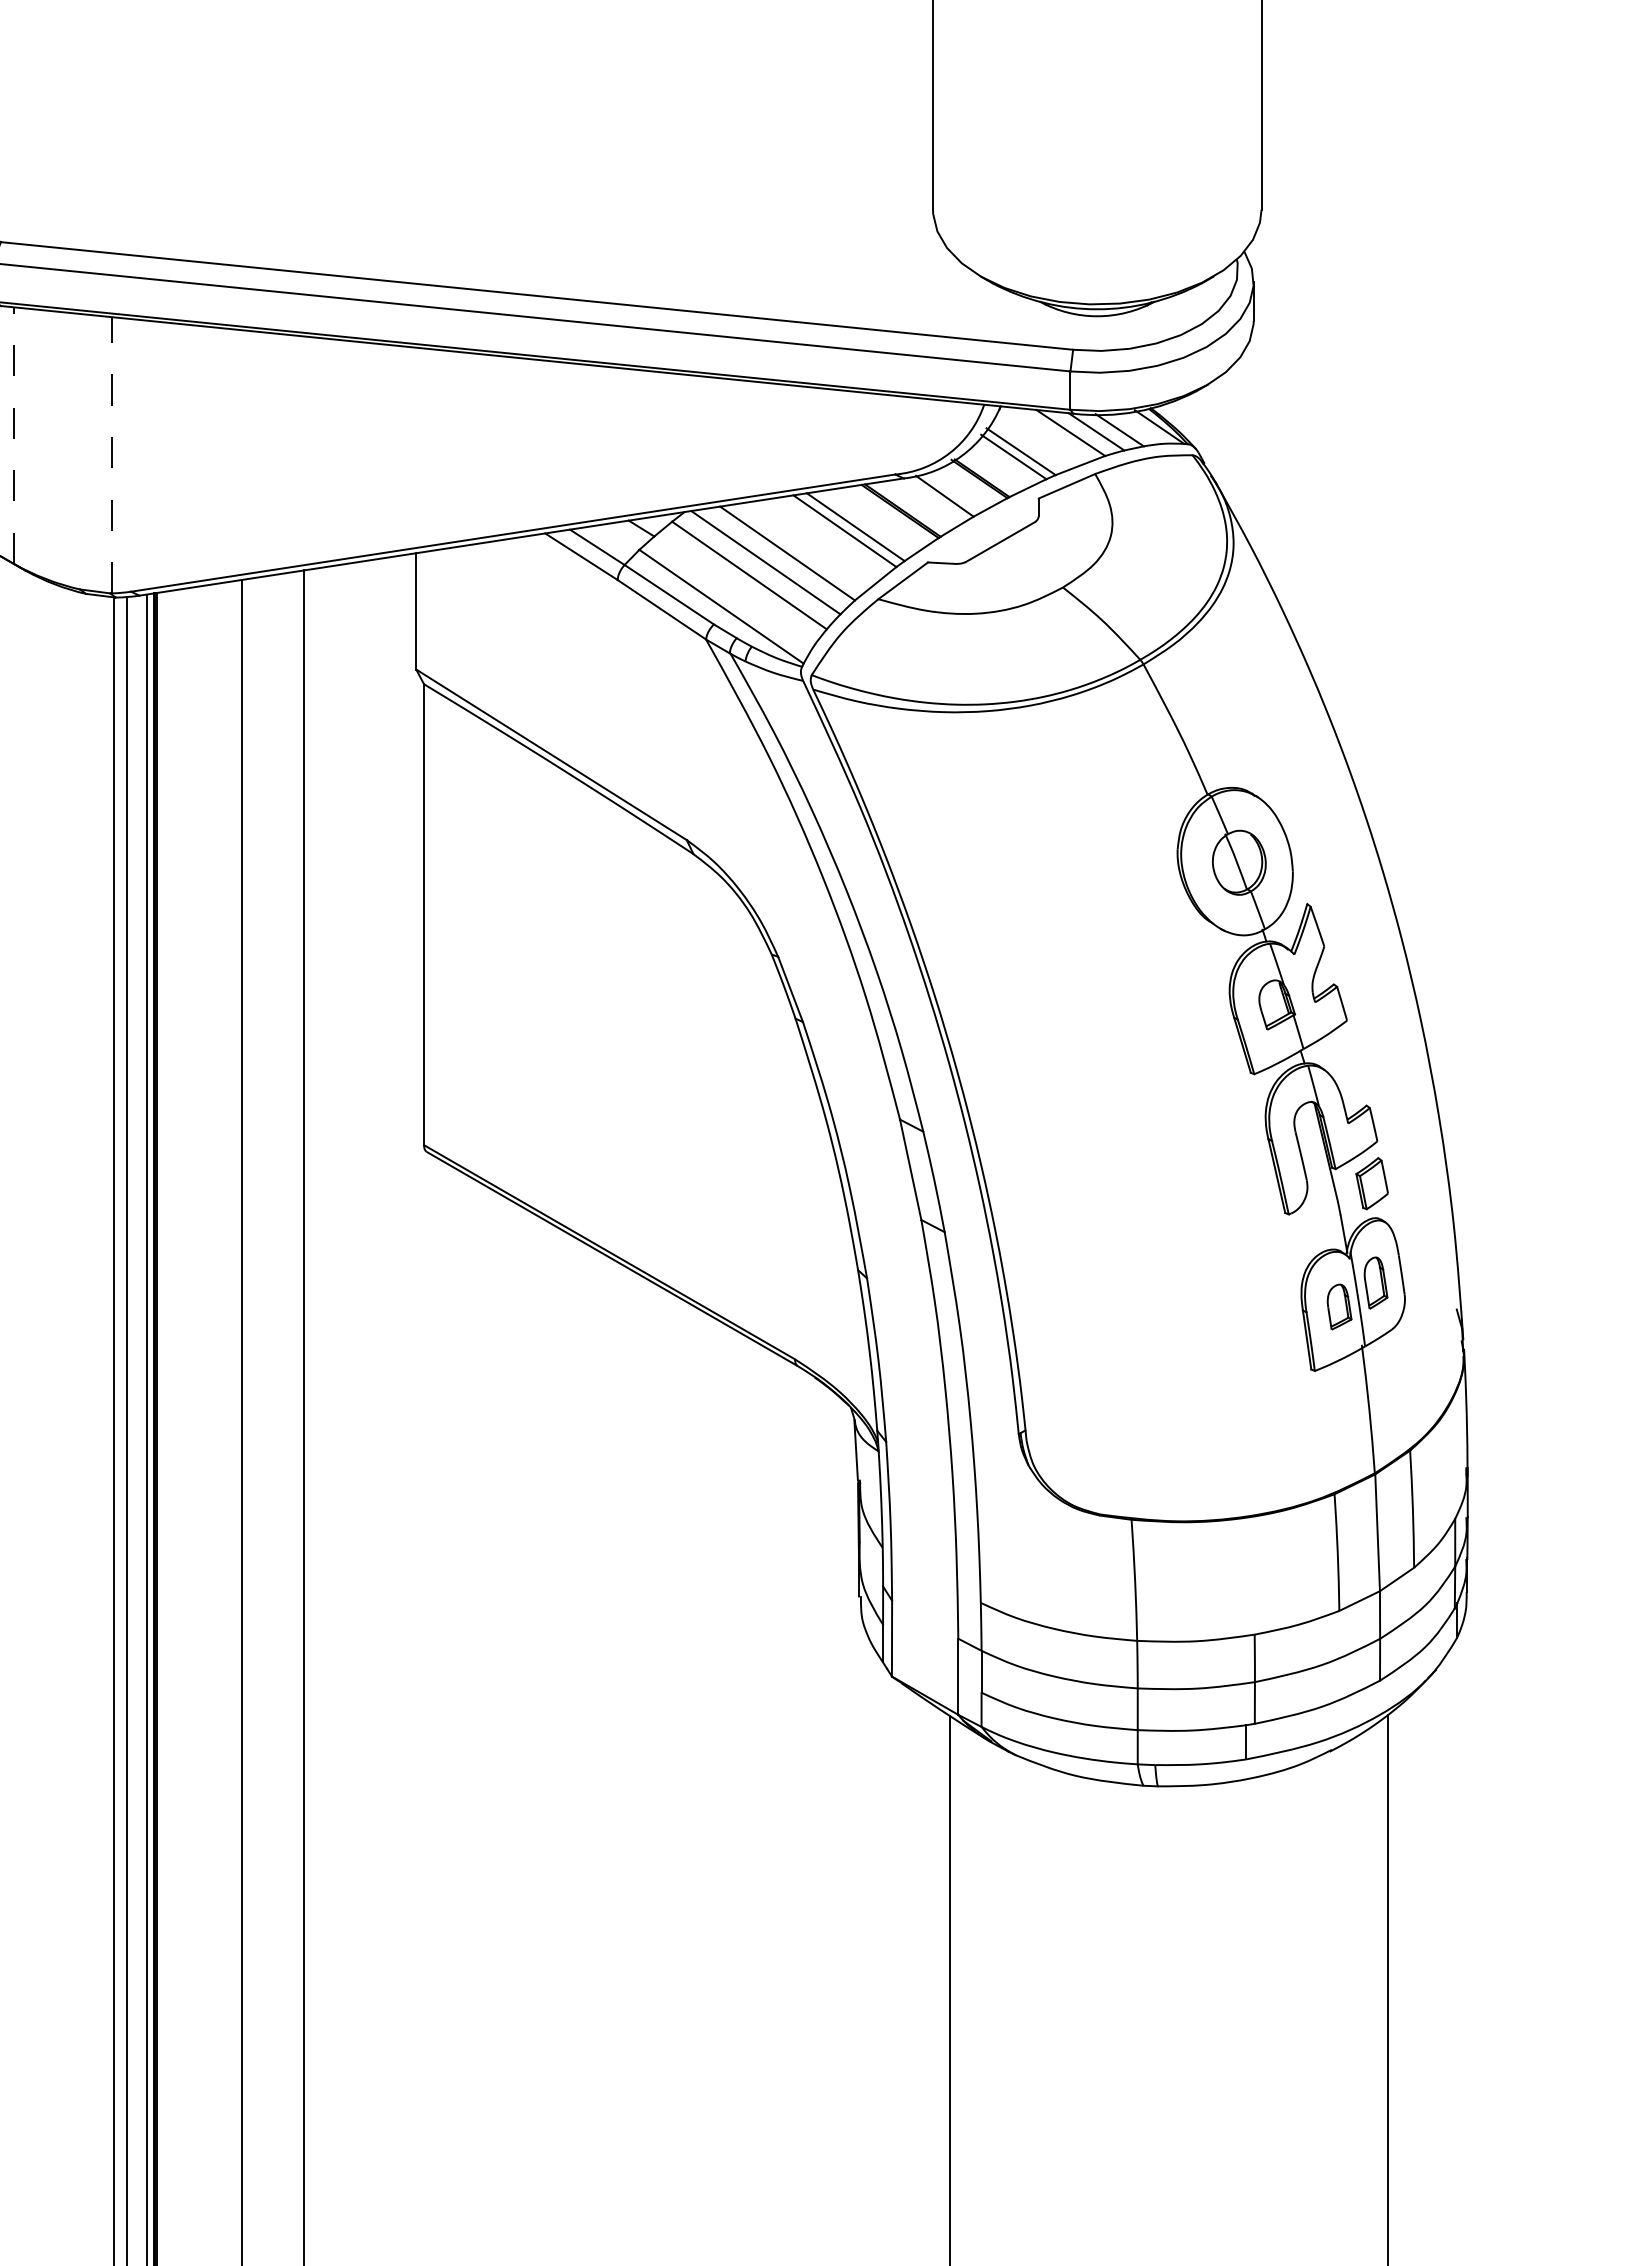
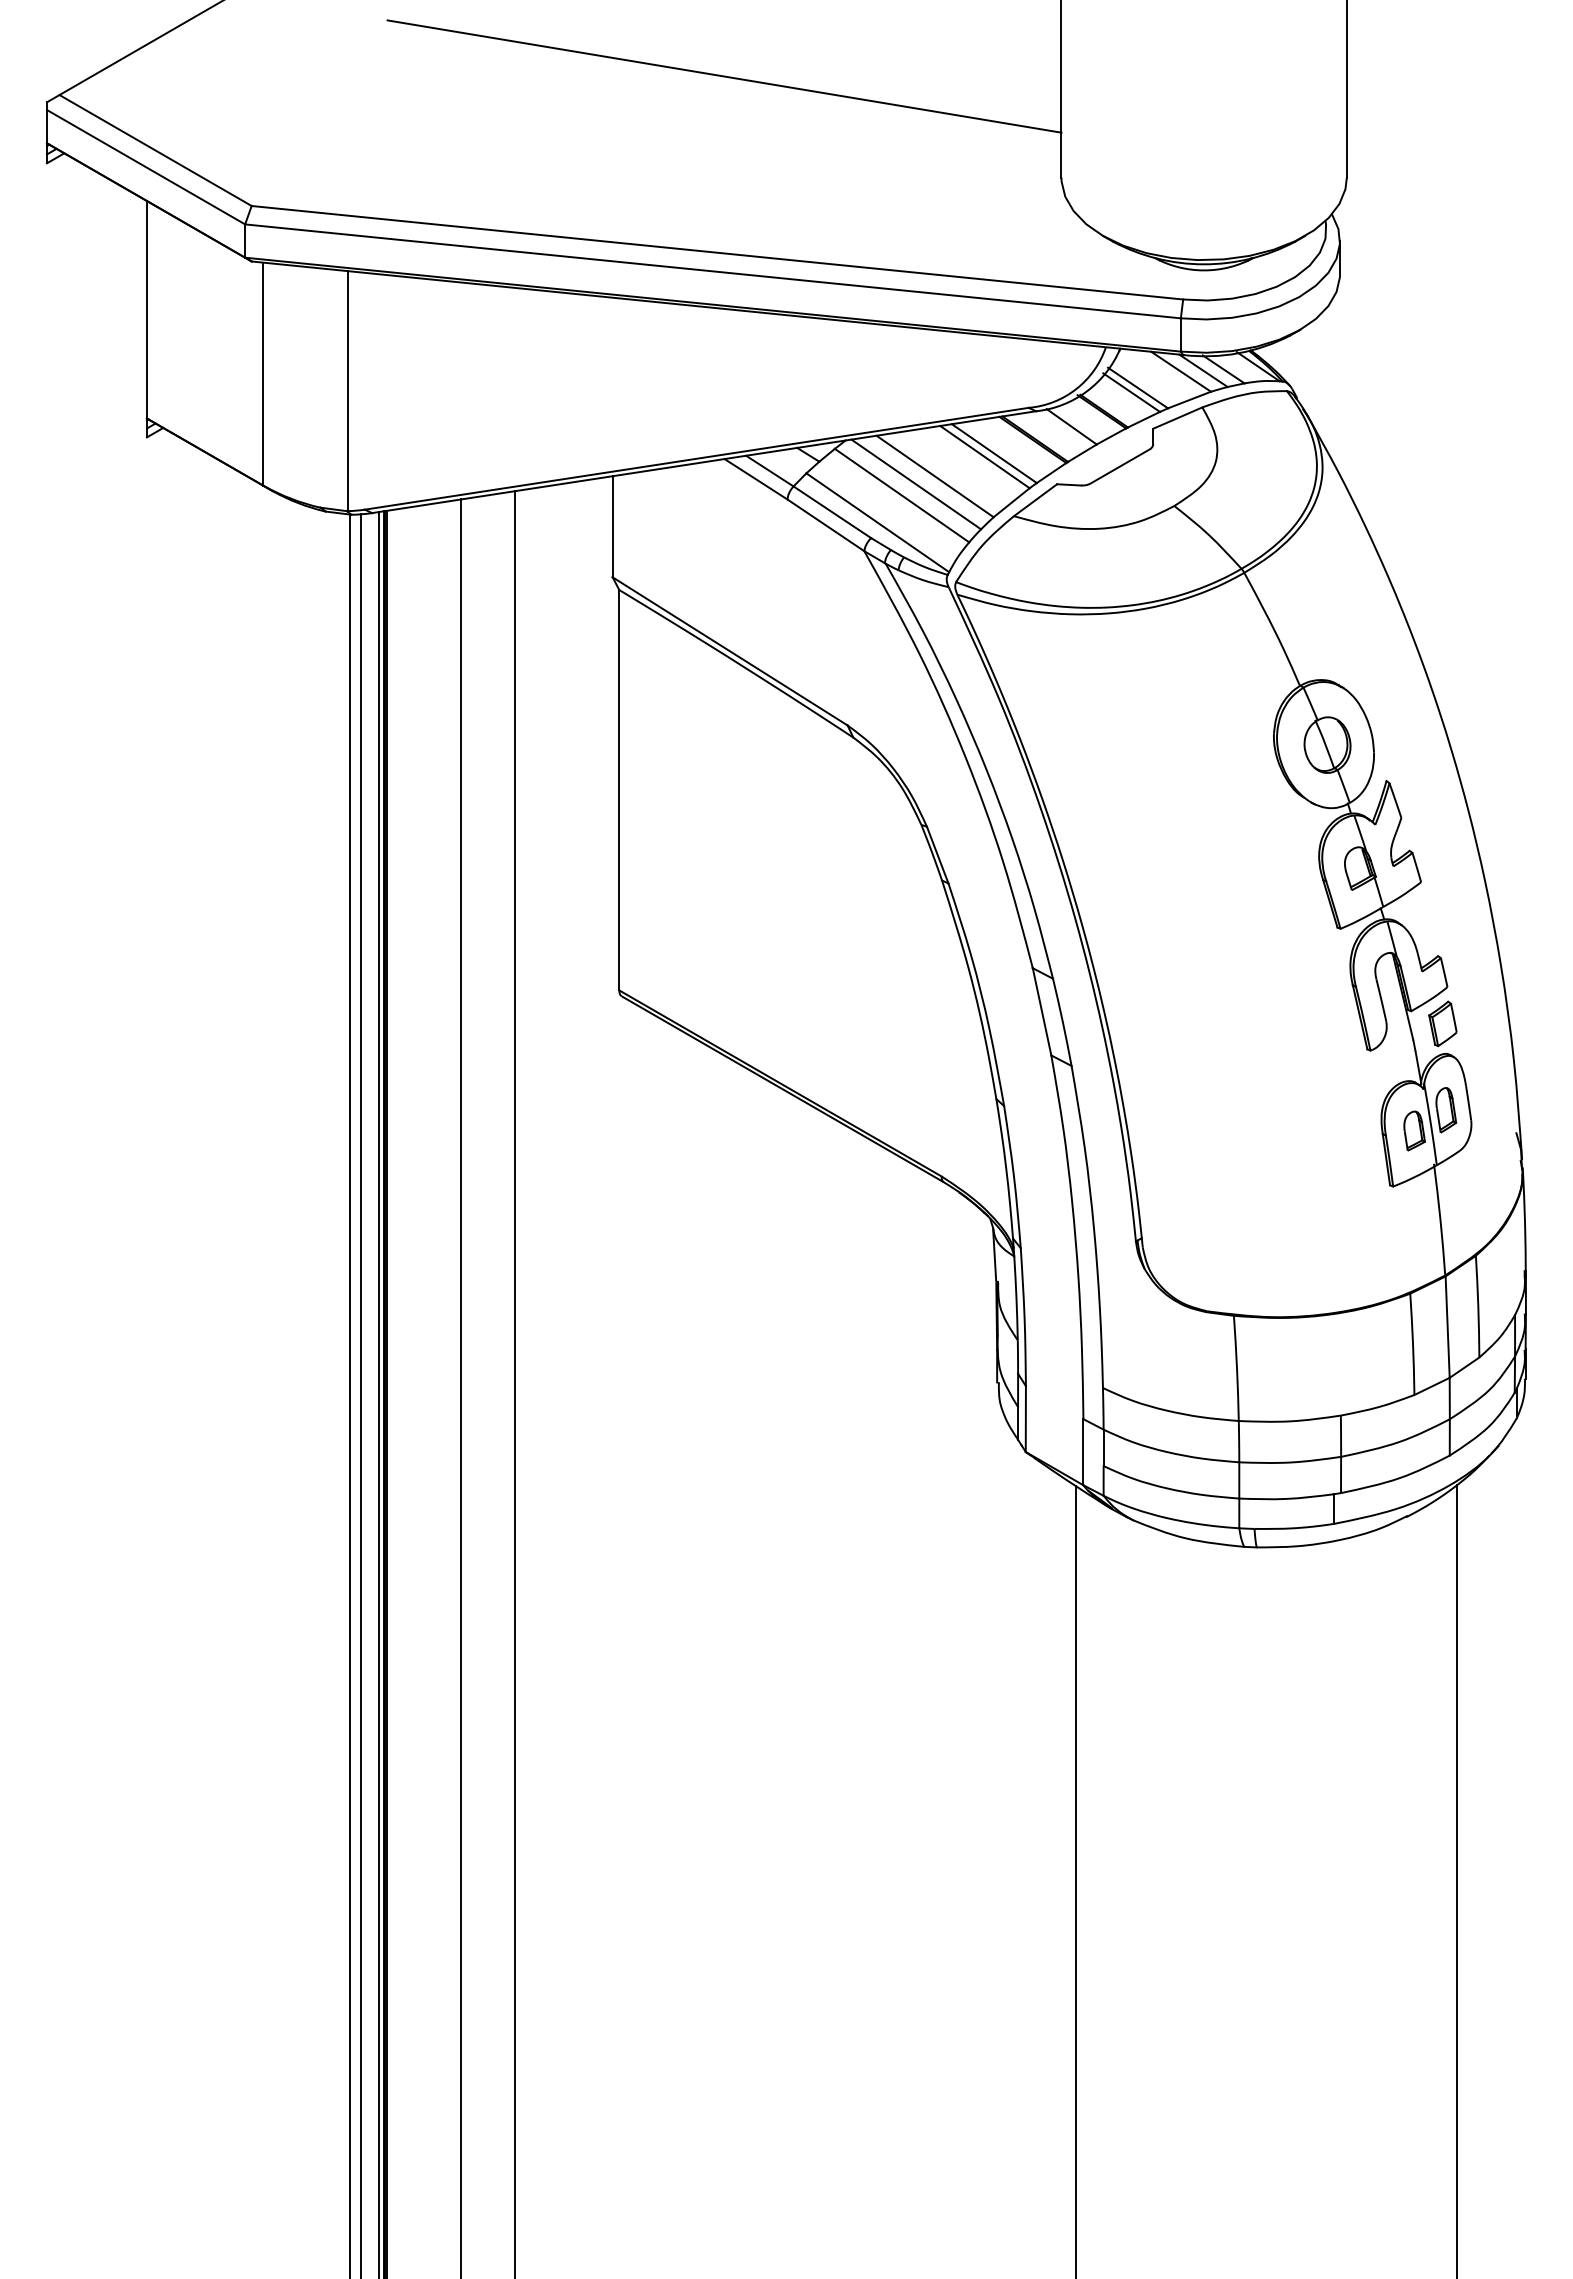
line: (545, 93) -> (724, 76), added
line: (14, 434) -> (263, 373), dashed -> solid
line: (112, 455) -> (348, 391), dashed -> solid

